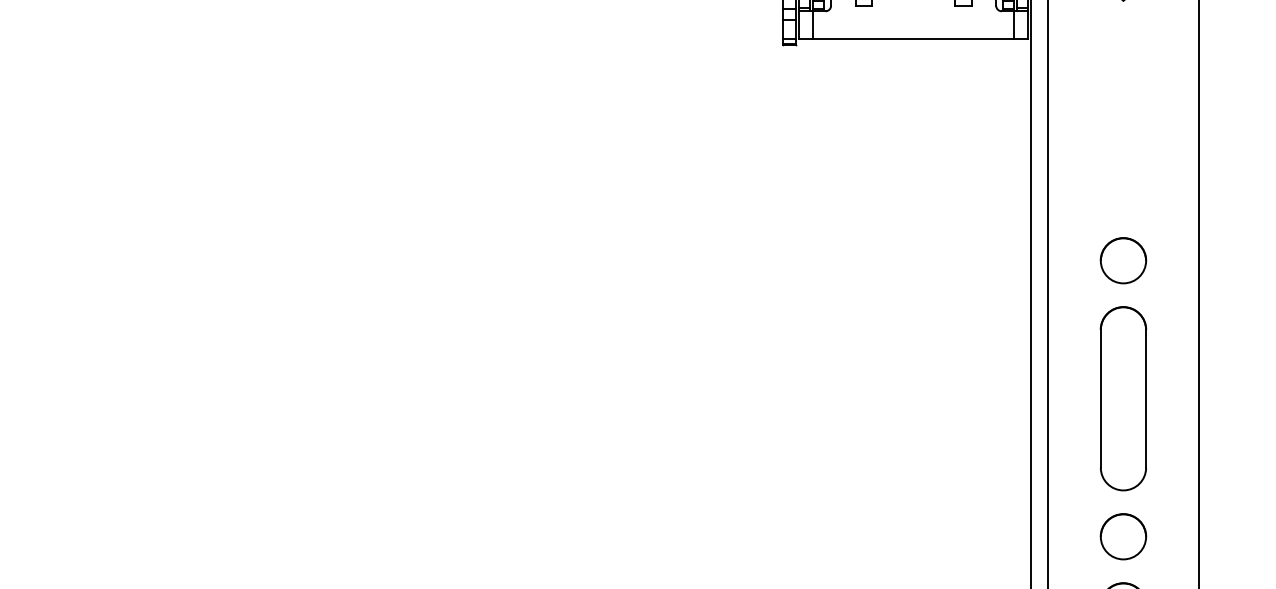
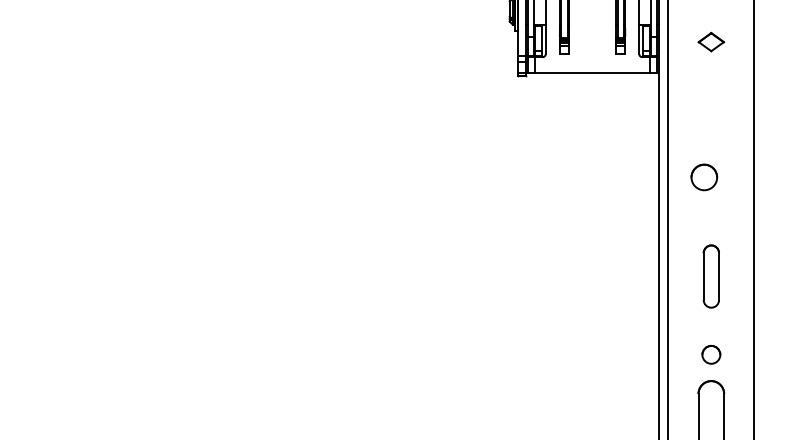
part: (1123, 260) -> (704, 177), moved
part: (1123, 398) -> (711, 276), size x0.6
part: (1123, 536) -> (711, 354), size x0.7

